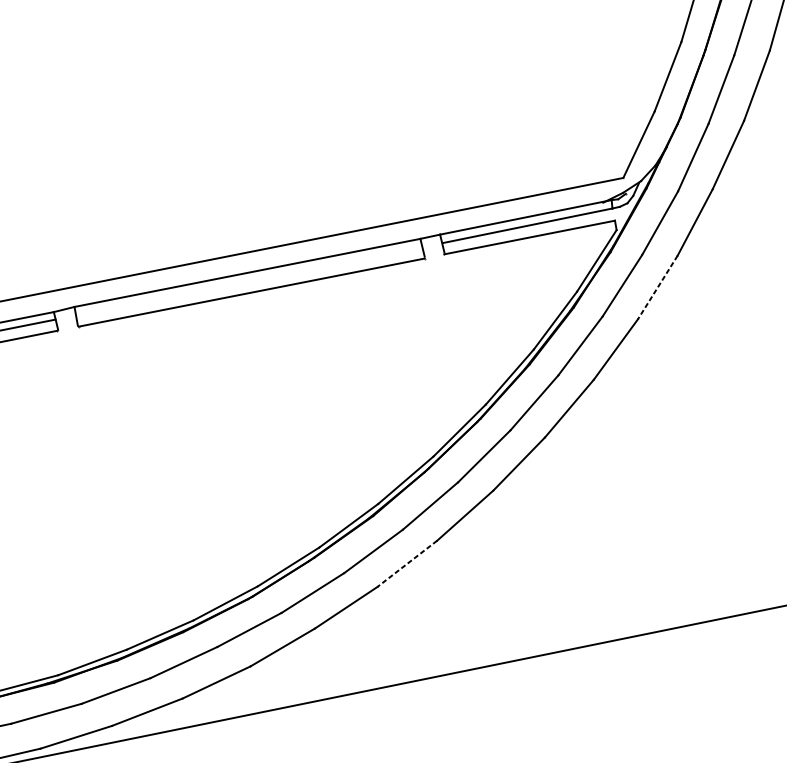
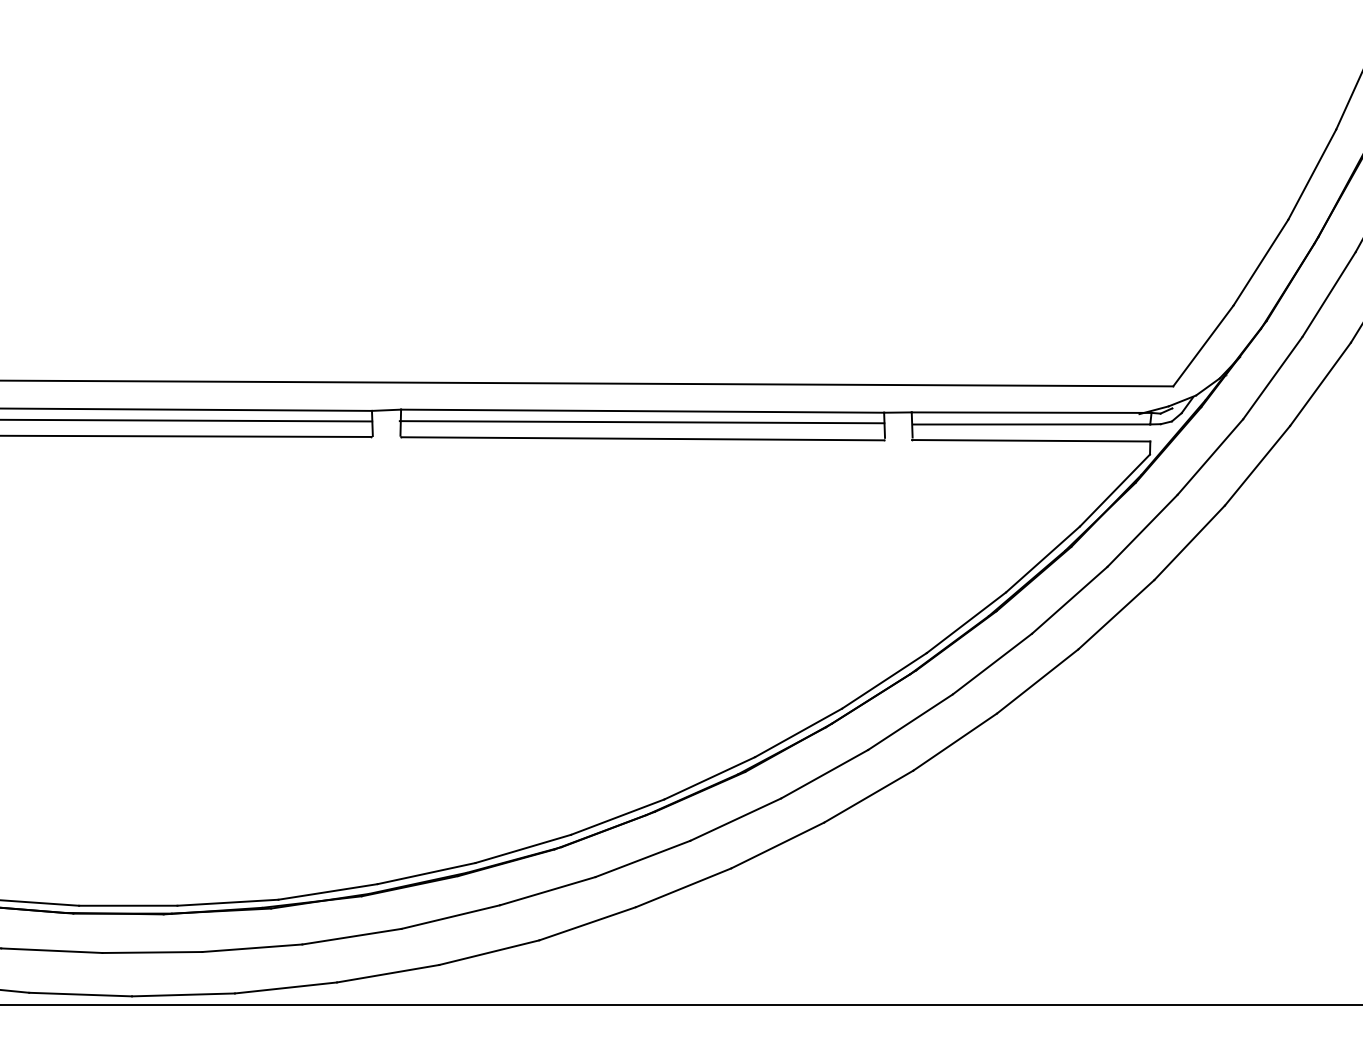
line: (248, 281) -> (641, 422), added
line: (657, 287) -> (1189, 543), dashed -> solid
line: (407, 563) -> (777, 845), dashed -> solid

